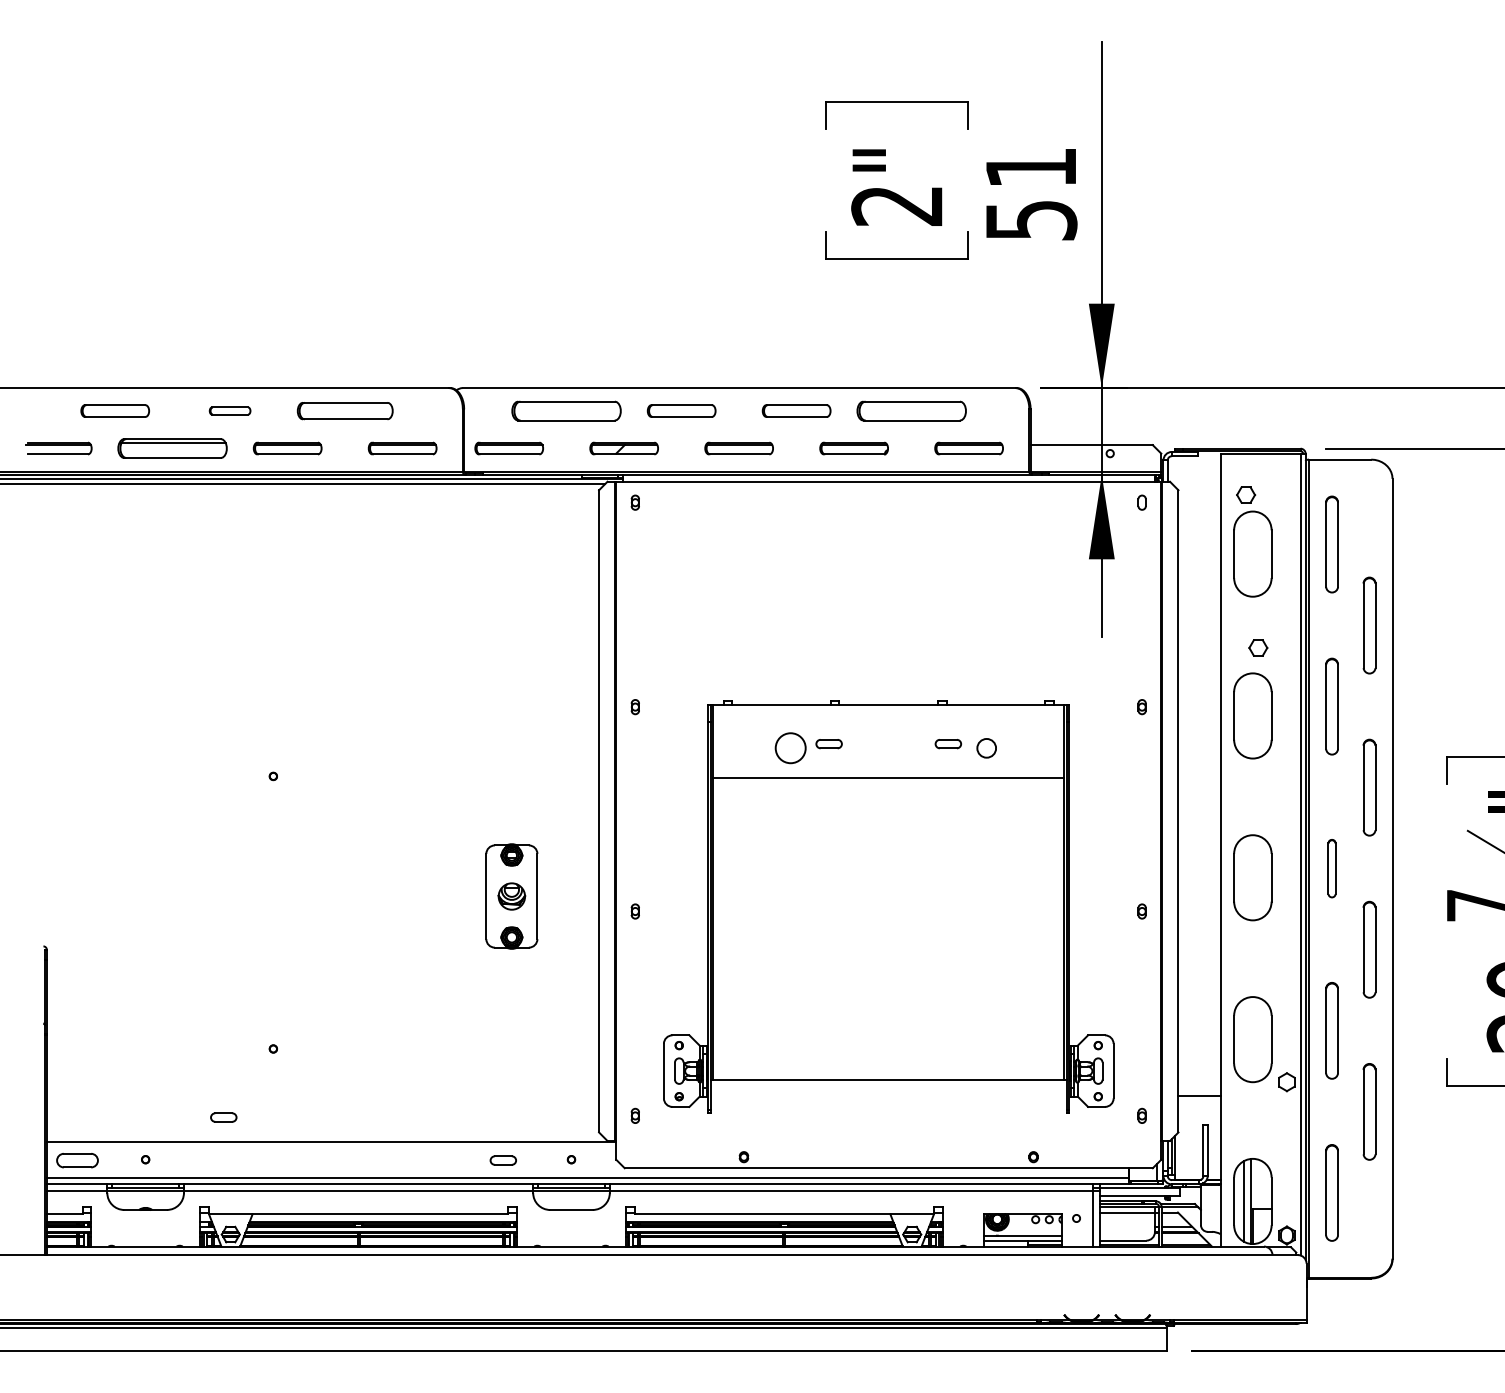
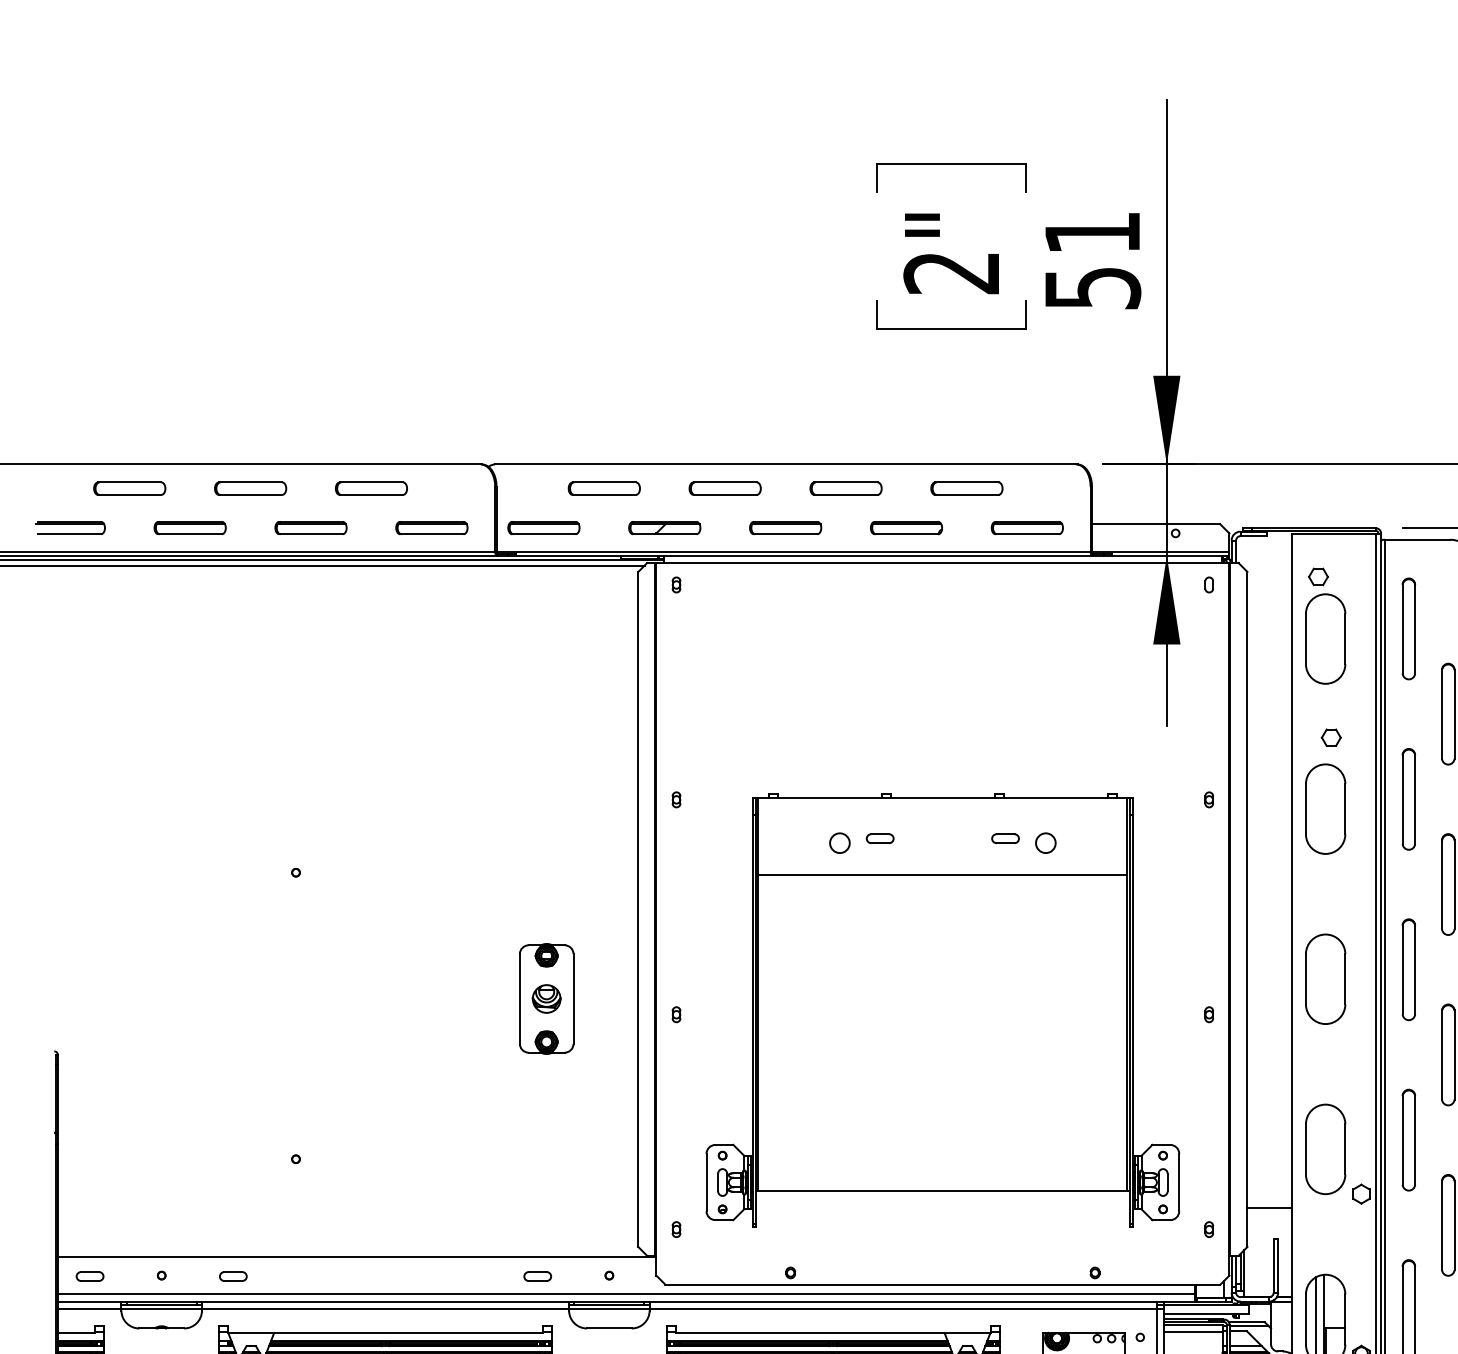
part: (229, 410) -> (249, 488), size x1.67
part: (344, 410) -> (370, 488), size x0.71
part: (566, 410) -> (604, 488), size x0.62
part: (911, 410) -> (966, 488), size x0.62
part: (172, 448) -> (189, 528), size x0.62
circle: (790, 748) -> (839, 843), size x0.62
part: (1331, 868) -> (1408, 969), size x1.67
part: (223, 1117) -> (233, 1276), moved
part: (77, 1160) -> (90, 1276), size x0.62

